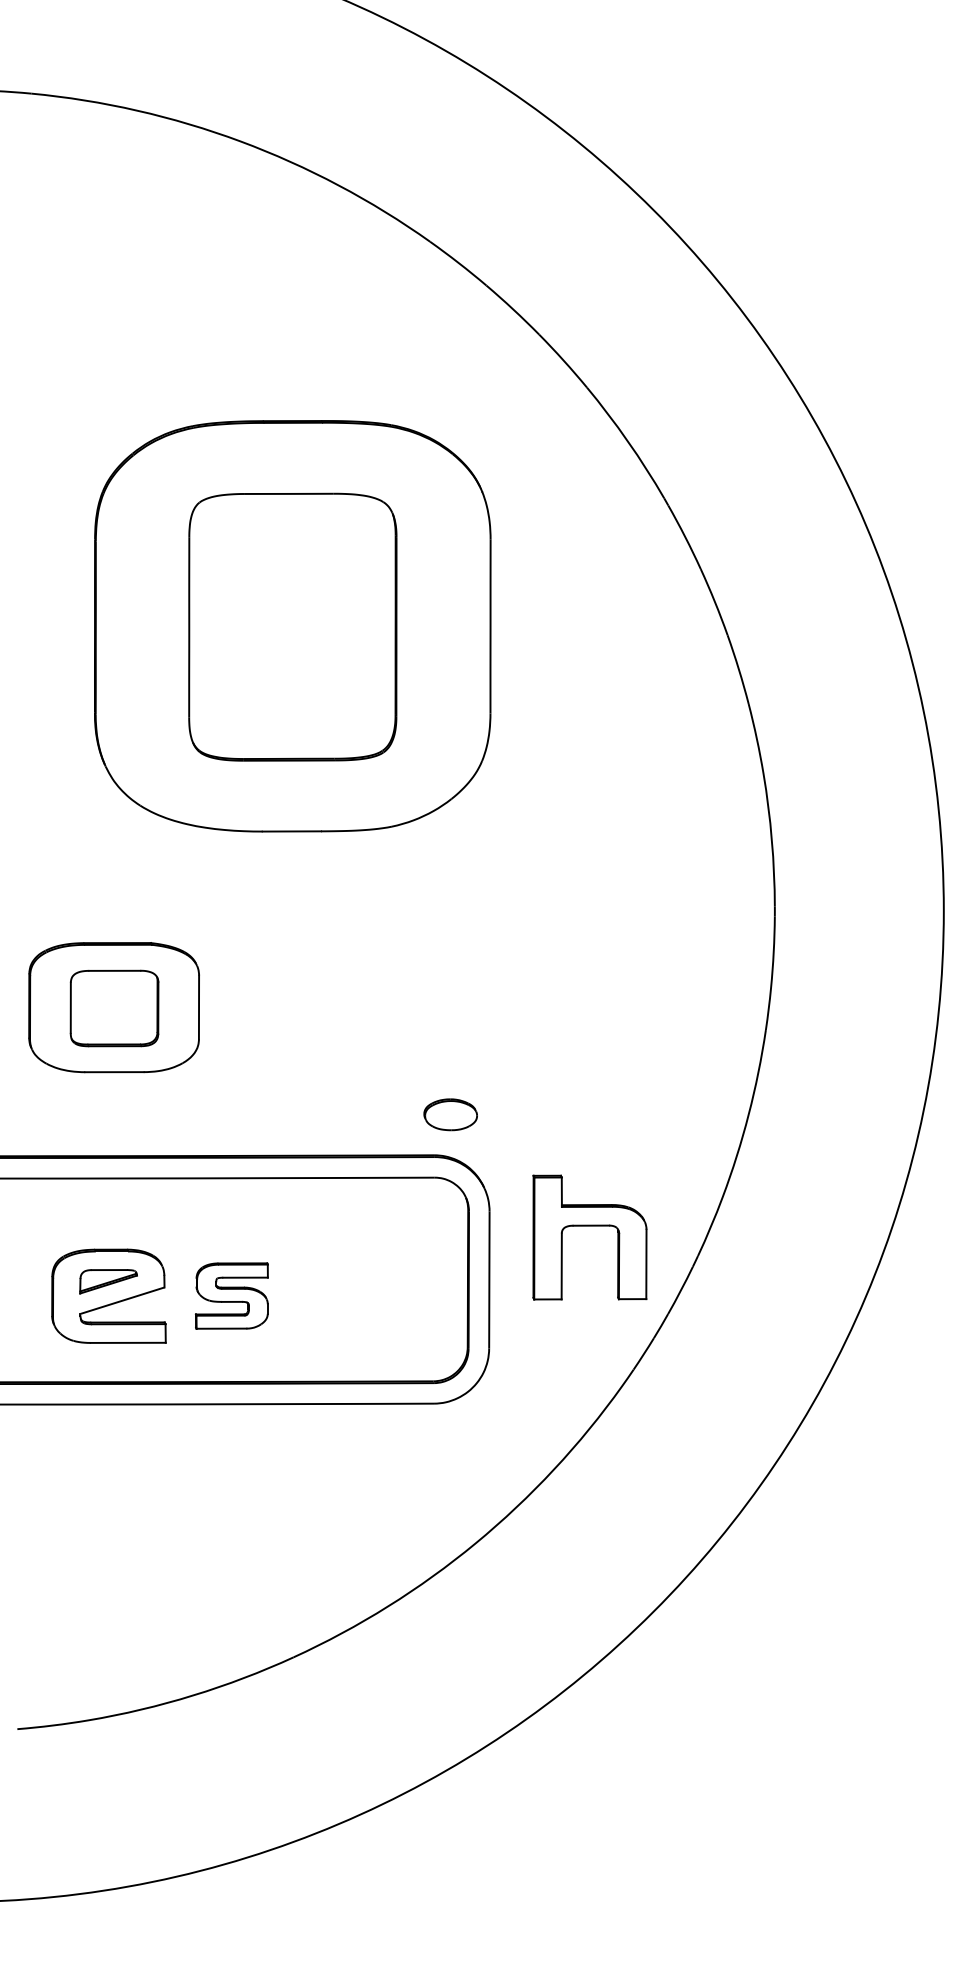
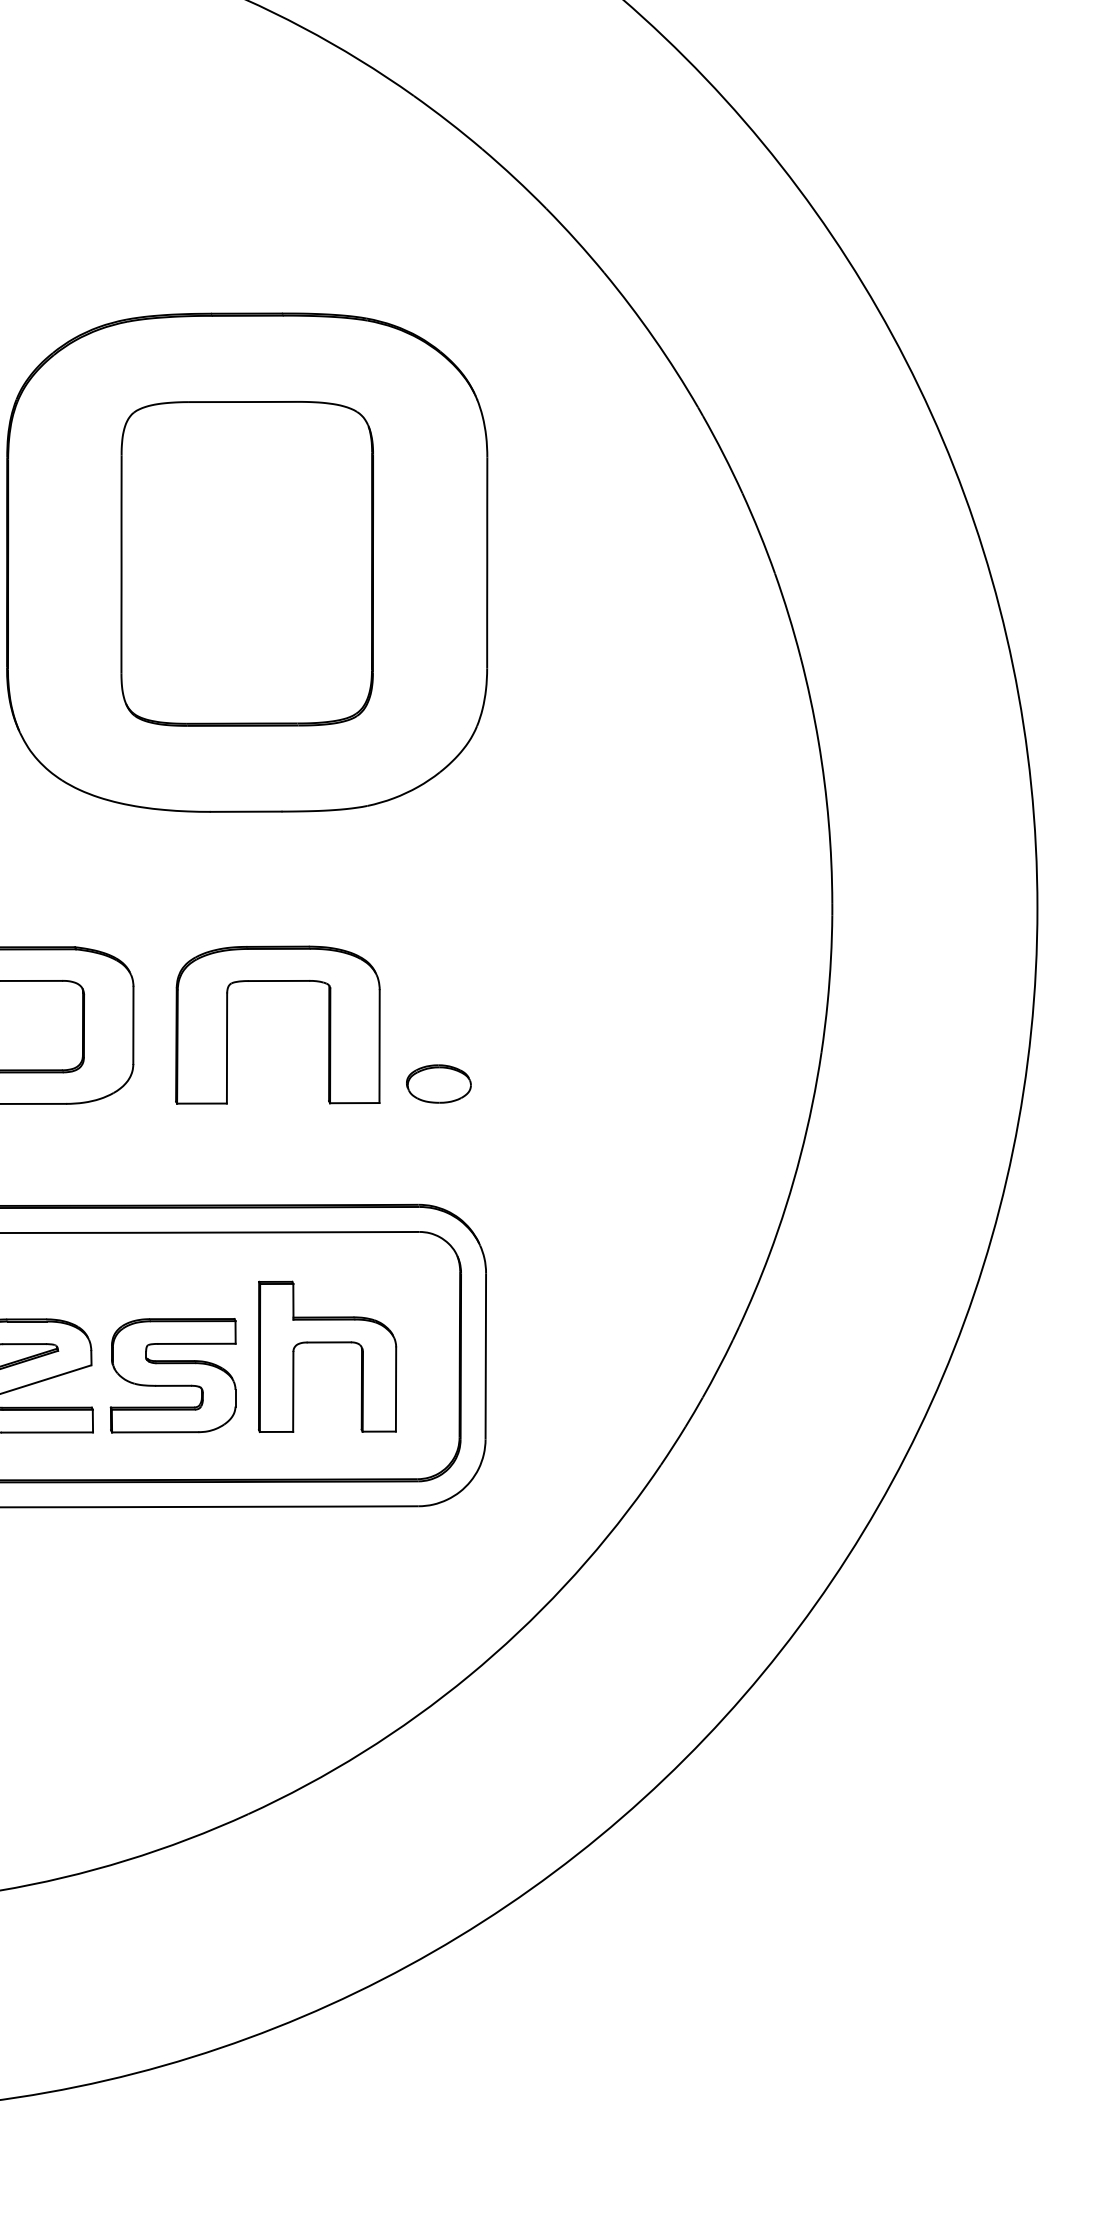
part: (317, 971) -> (277, 981), added
part: (450, 1114) -> (438, 1083), moved
part: (589, 1226) -> (326, 1343), moved
part: (231, 1295) -> (172, 1375), size x1.43

